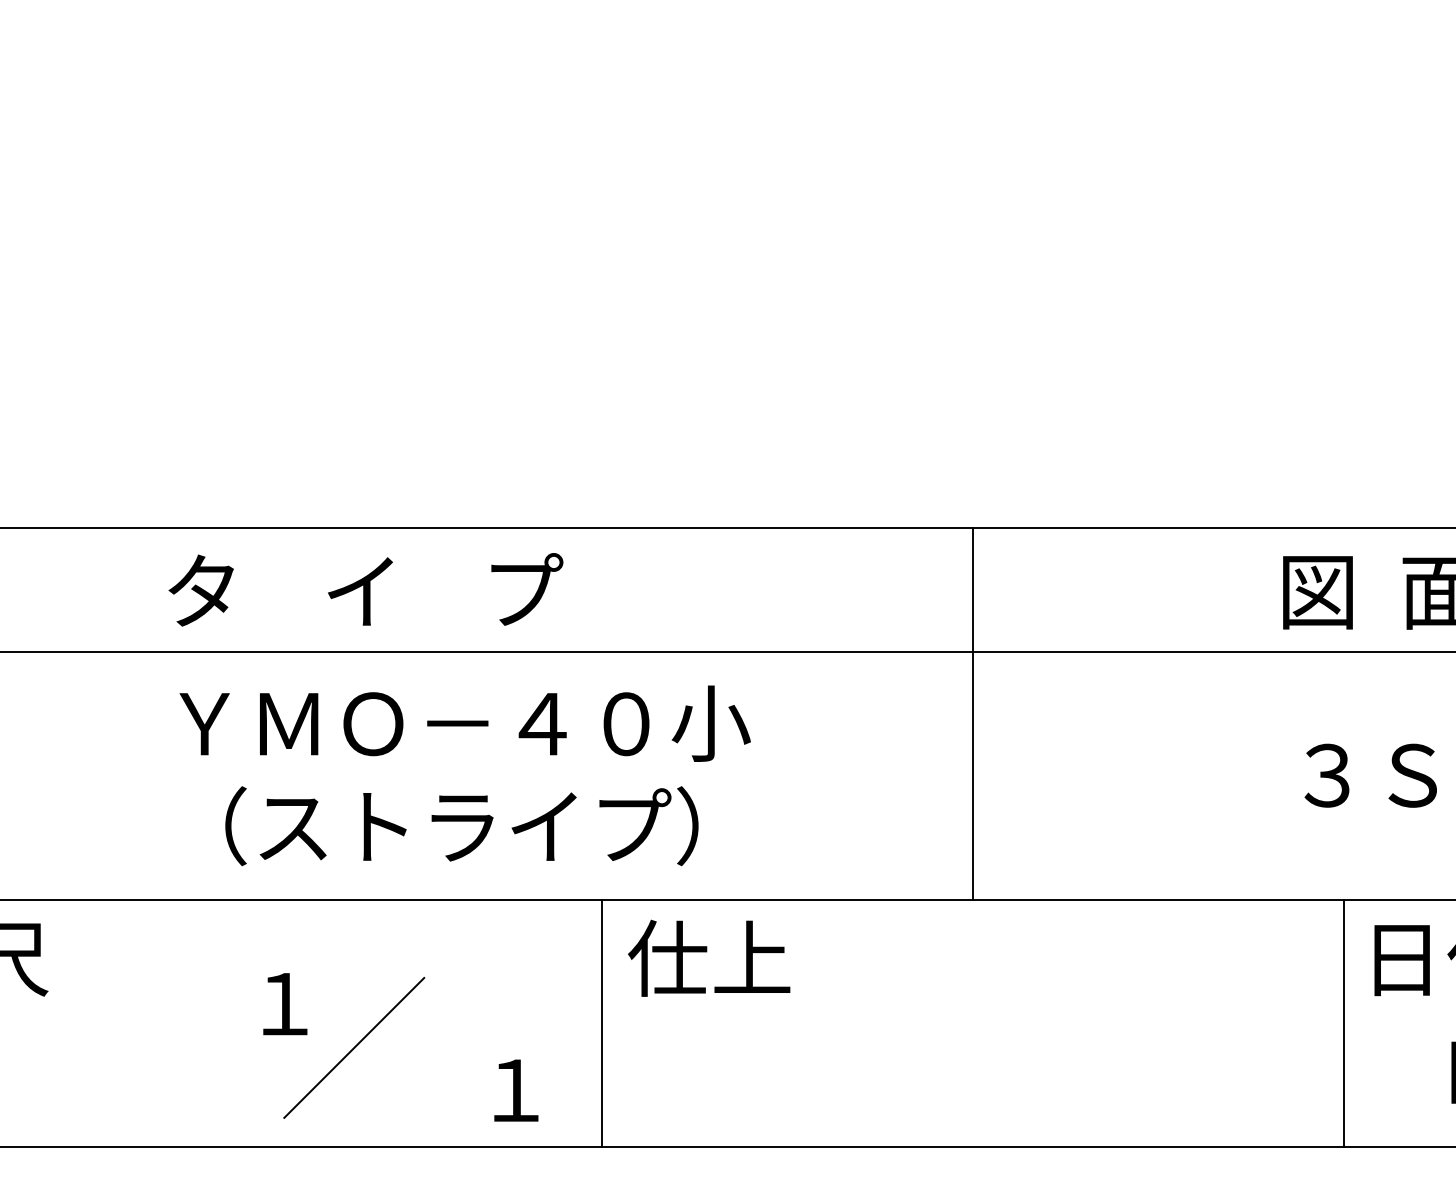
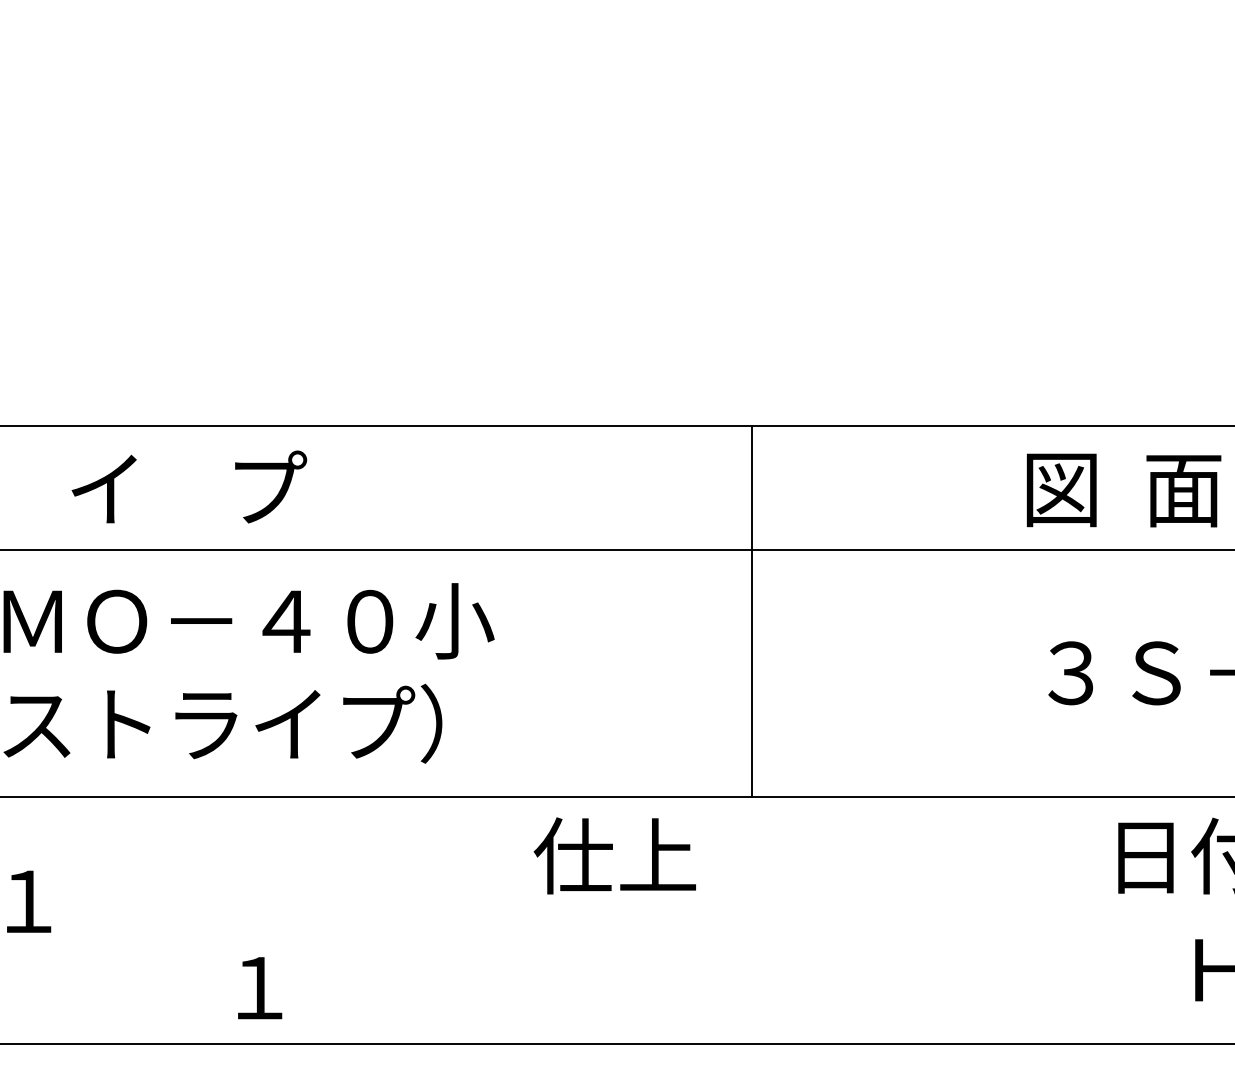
line: (972, 713) -> (752, 611), moved
text: (709, 957) -> (615, 855), moved
line: (601, 1022) -> (345, 920), removed
line: (1343, 1022) -> (1087, 920), removed
line: (354, 1047) -> (98, 945), removed

